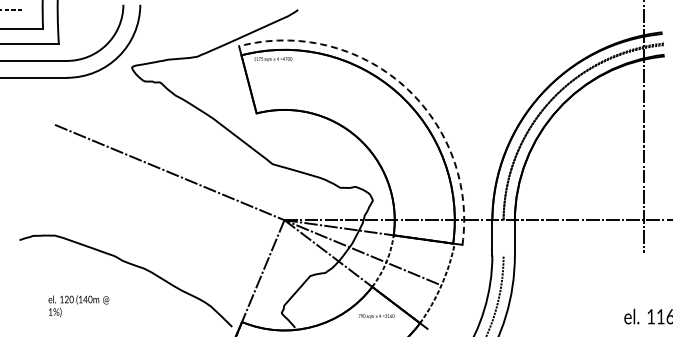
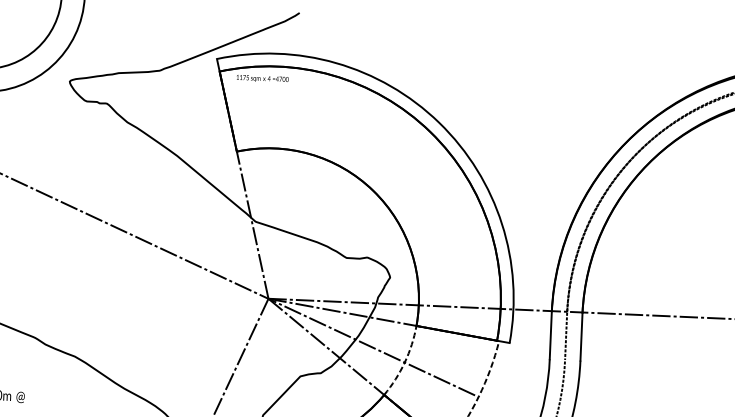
line: (403, 85) -> (438, 122), dashed -> solid
line: (262, 137) -> (243, 184), added
line: (503, 237) -> (566, 335), added

